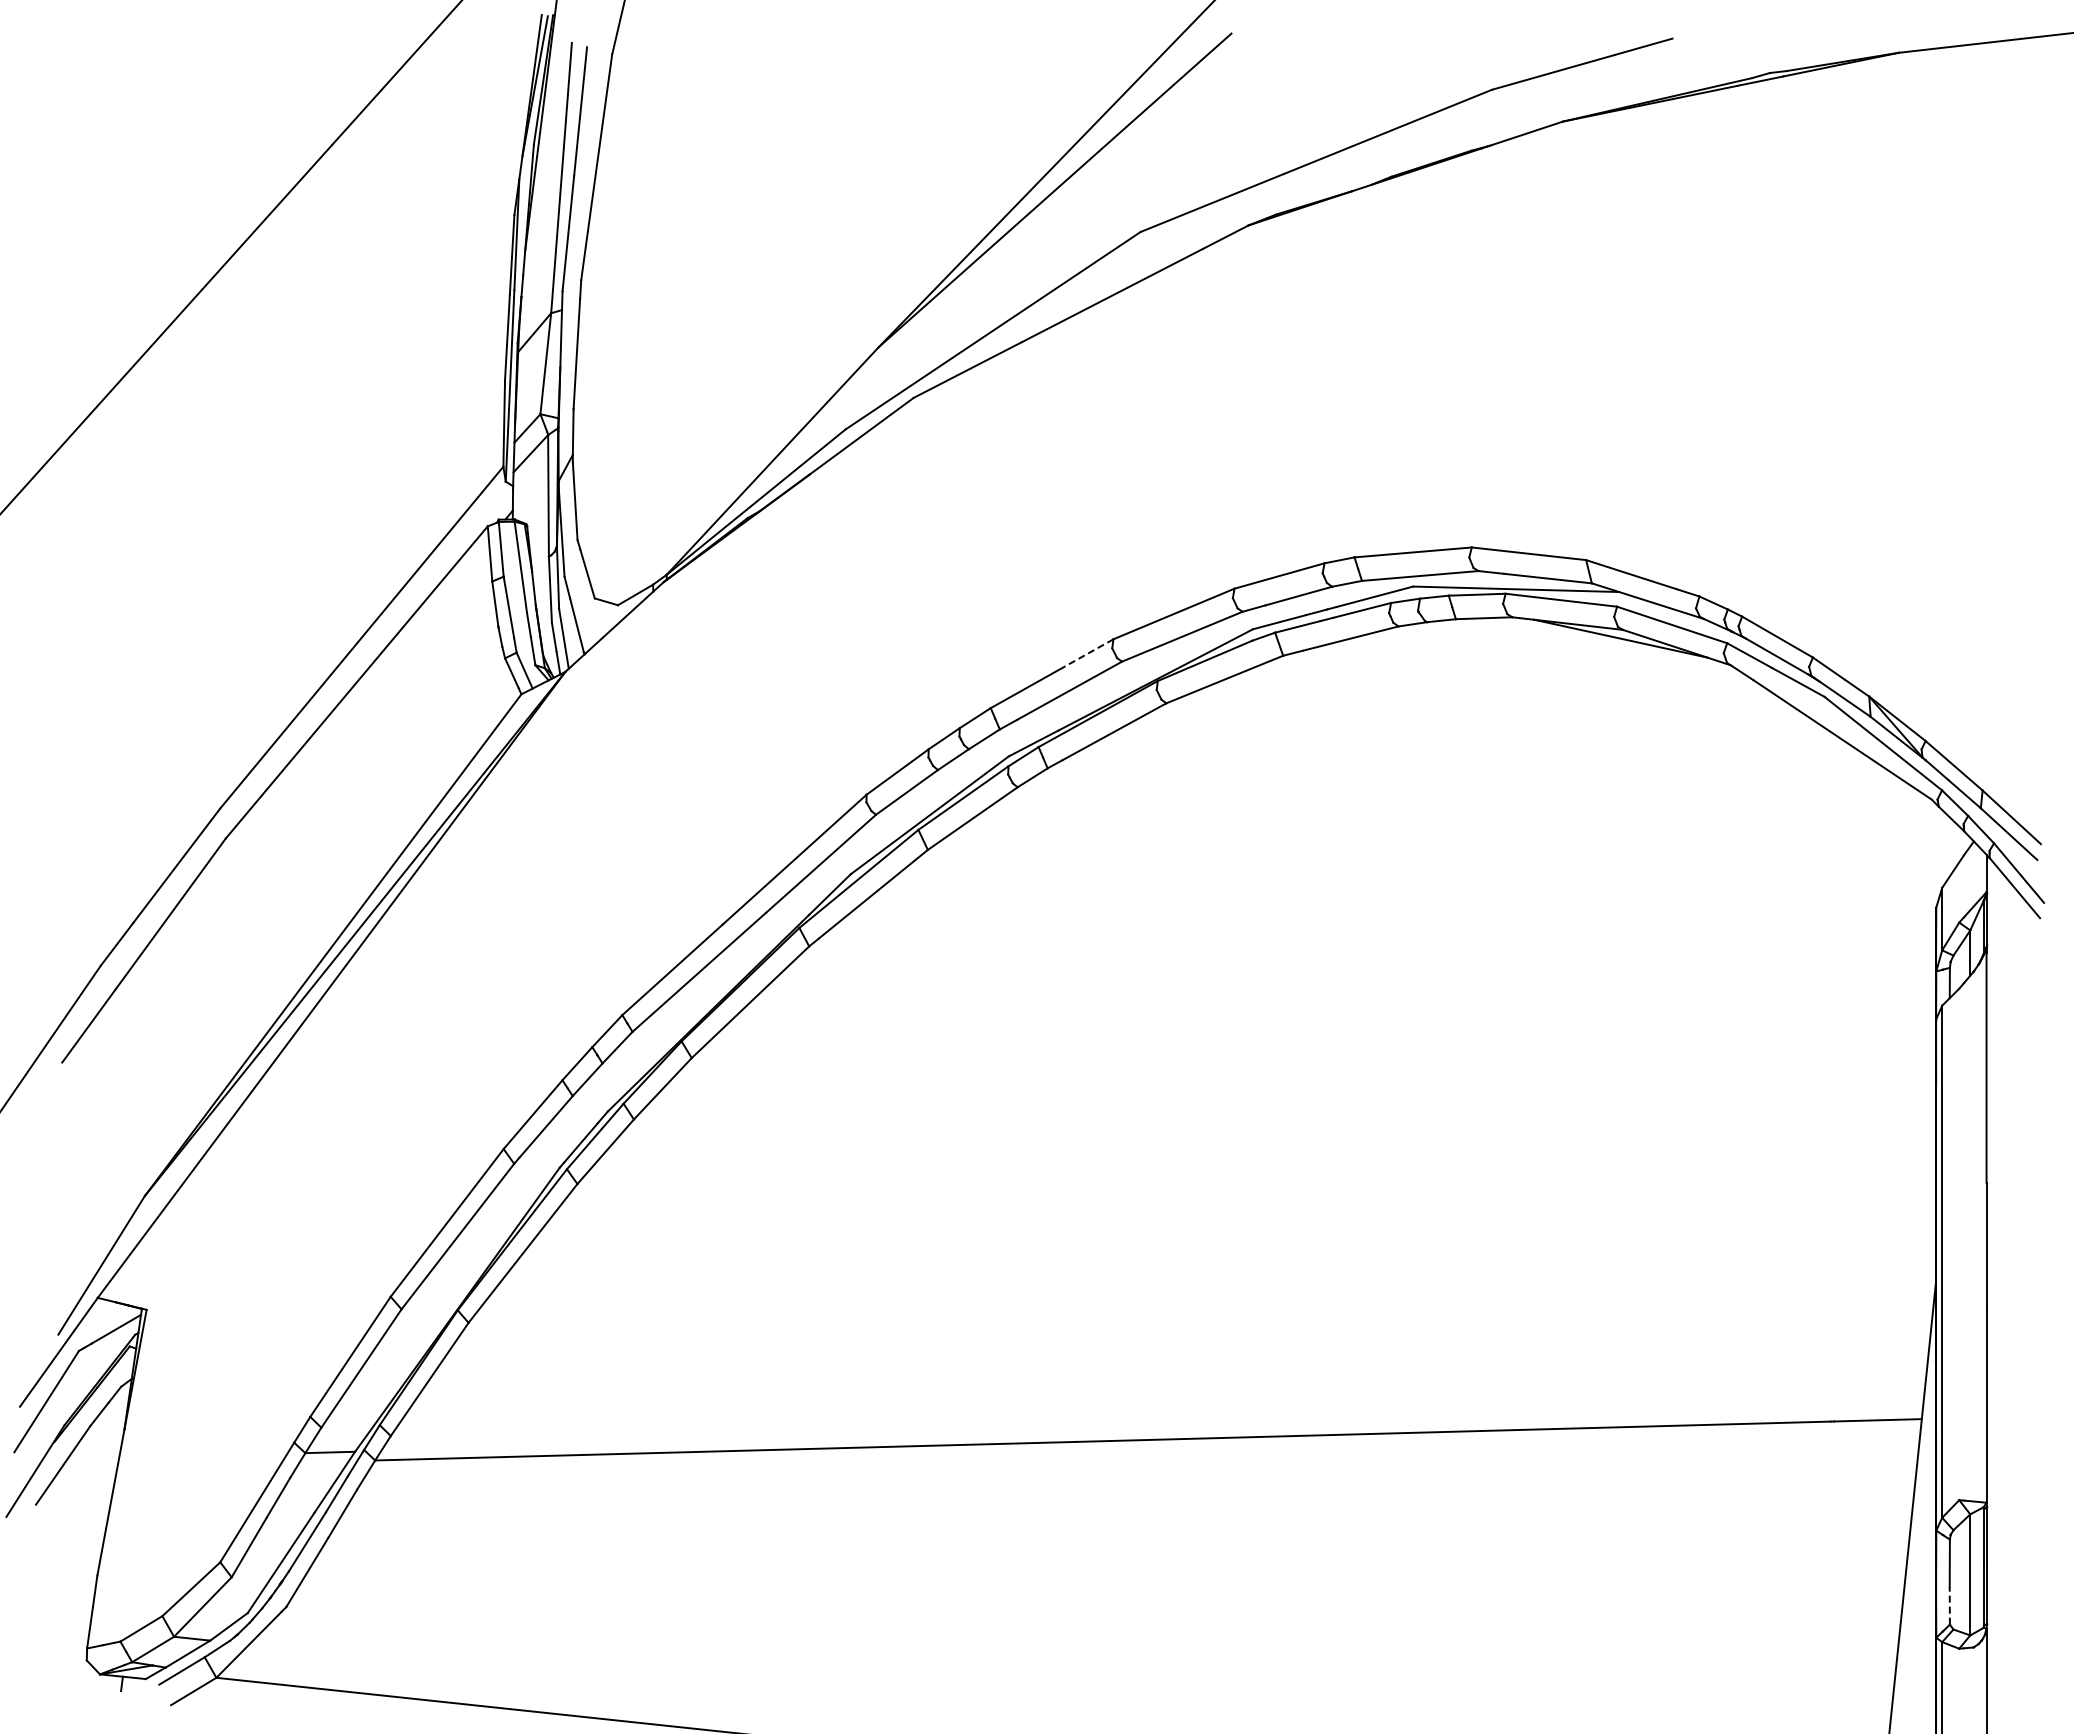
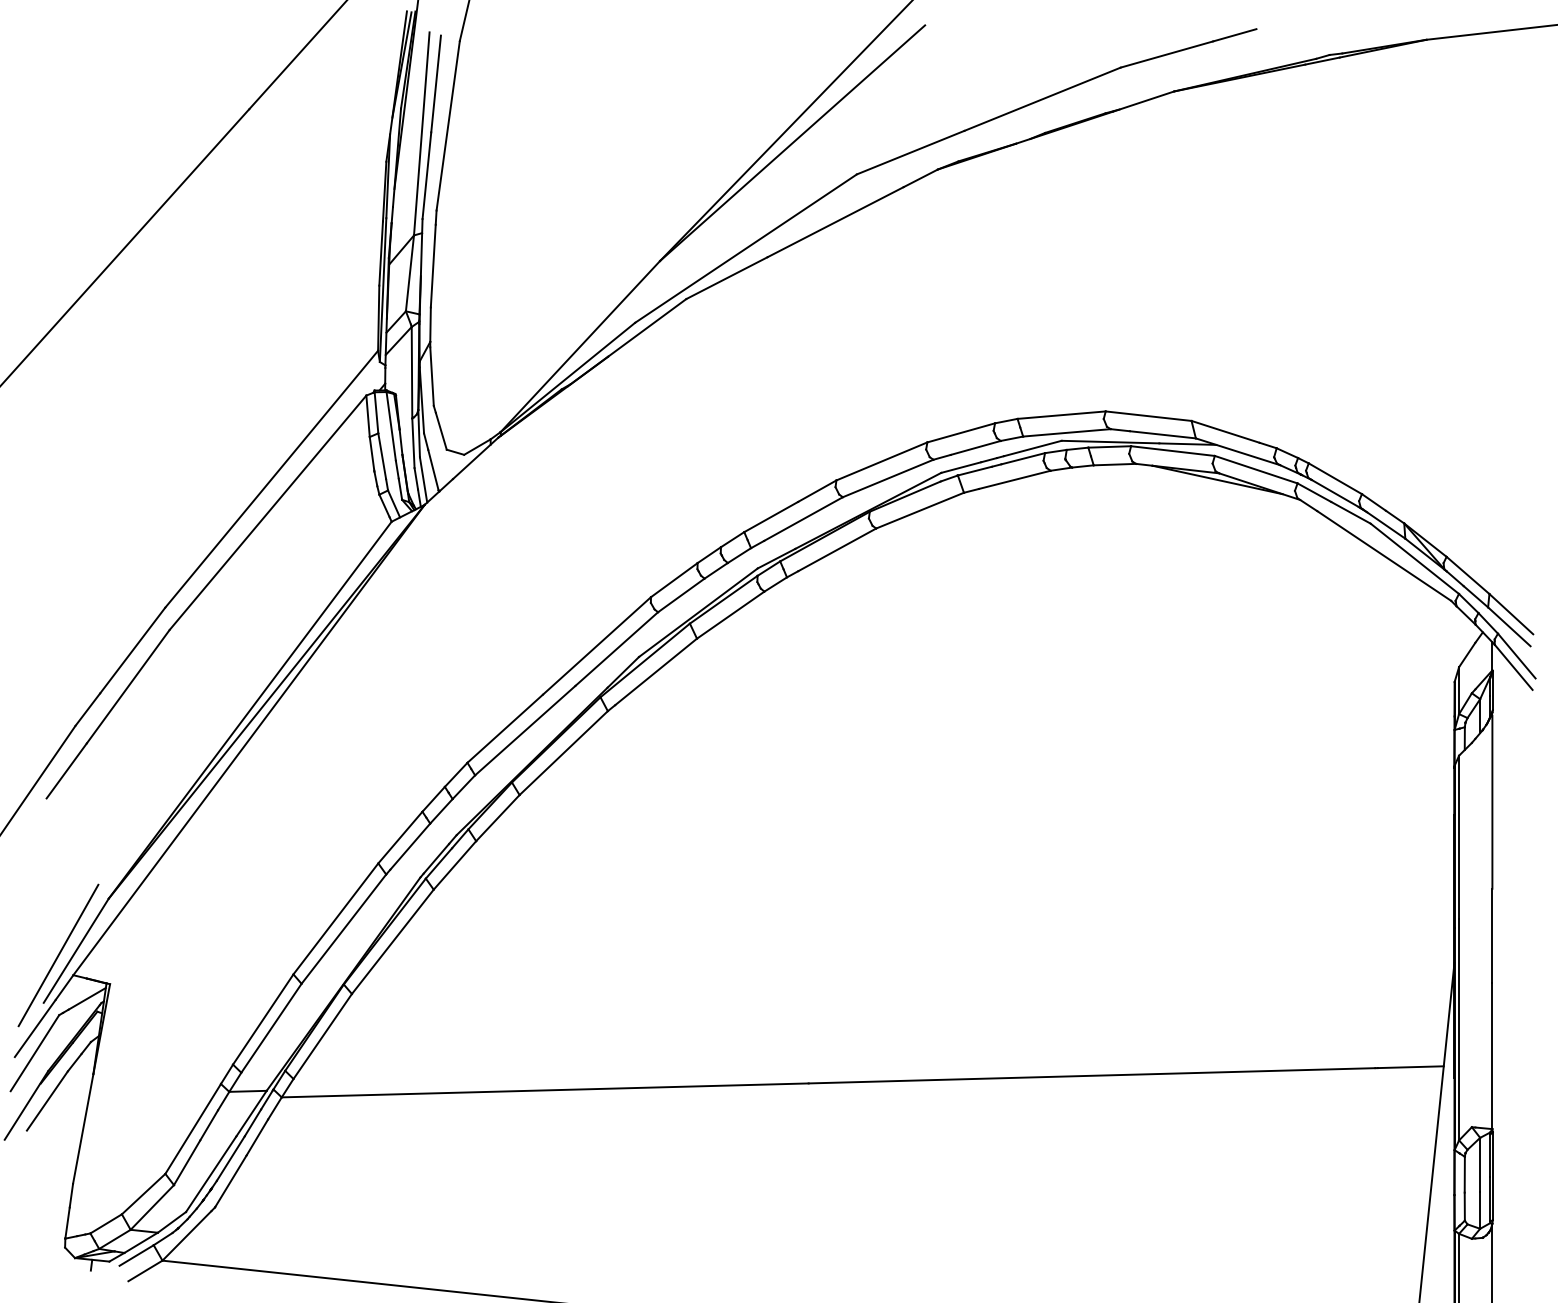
line: (1087, 653) -> (816, 491), dashed -> solid
line: (78, 1271) -> (58, 955), added
line: (1949, 1605) -> (1464, 1206), dashed -> solid

